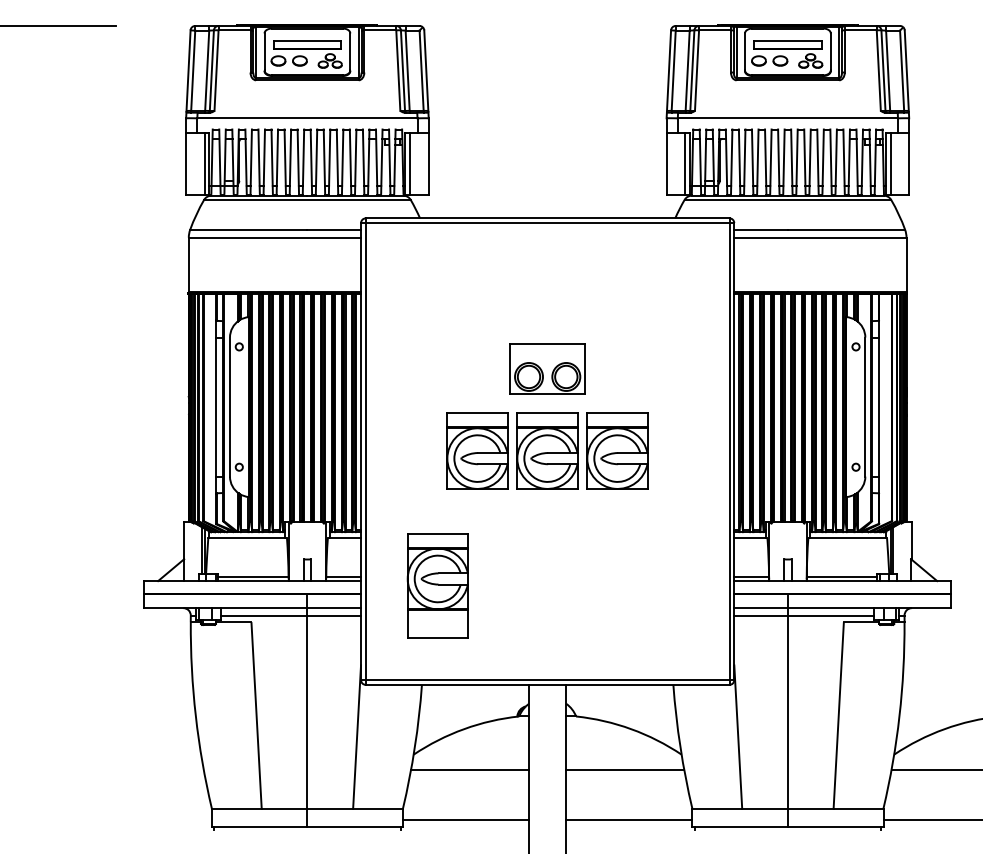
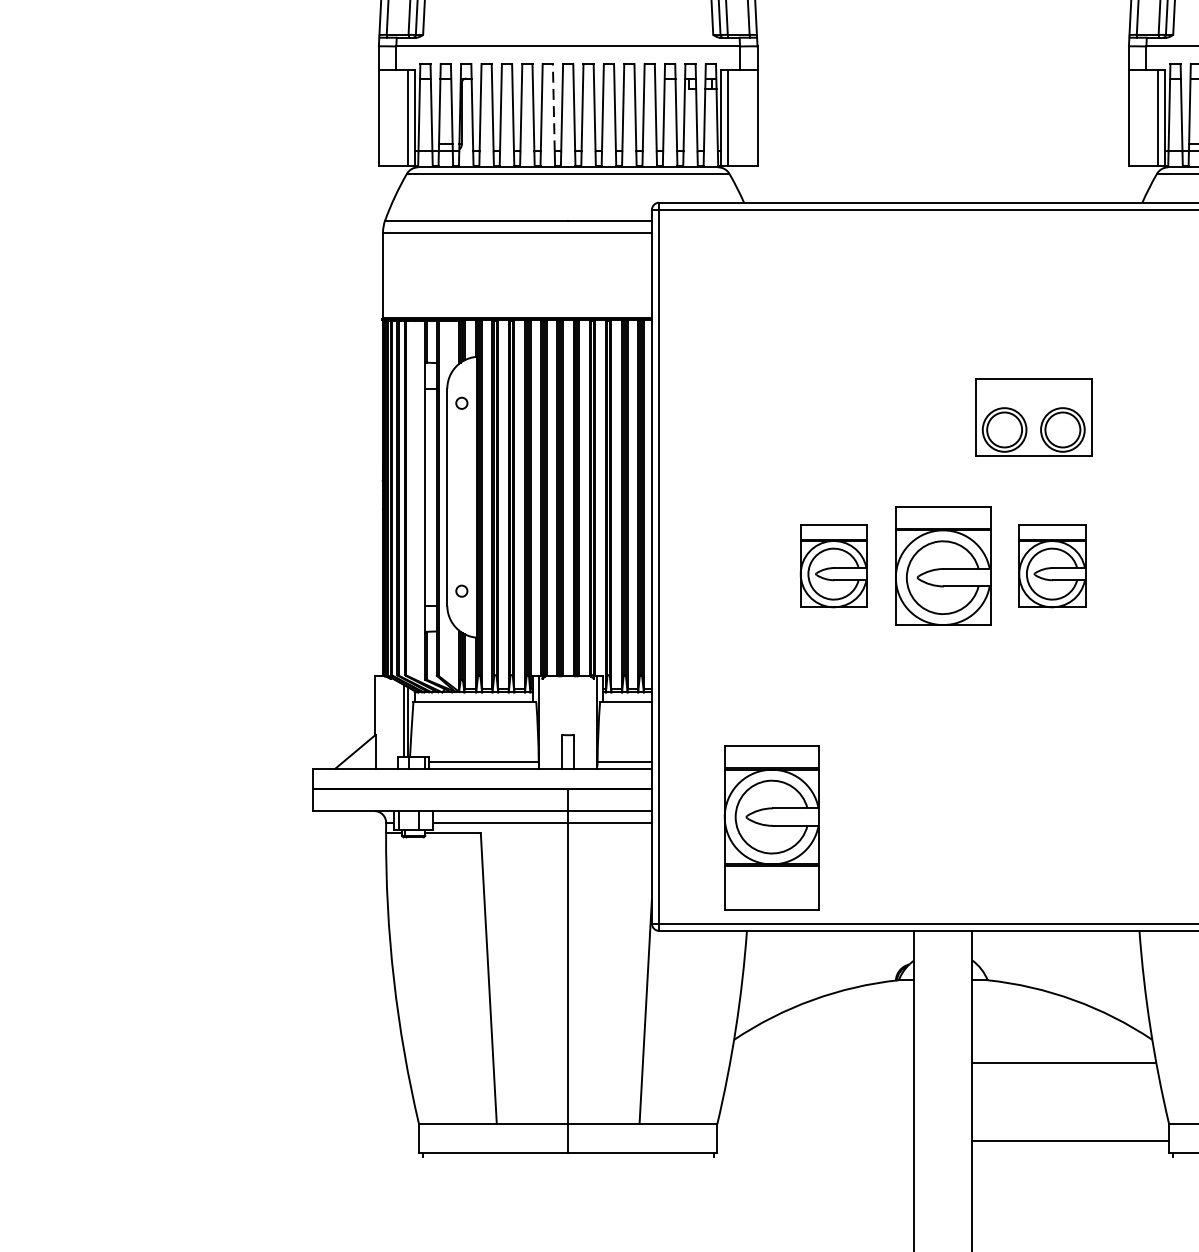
line: (298, 157) -> (554, 107), solid -> dashed
part: (547, 368) -> (1033, 416), moved
part: (477, 450) -> (833, 565), size x0.7
part: (617, 450) -> (1052, 565), size x0.7
part: (437, 585) -> (771, 827), moved
line: (470, 769) -> (822, 1063), removed
line: (466, 819) -> (816, 1141), removed

